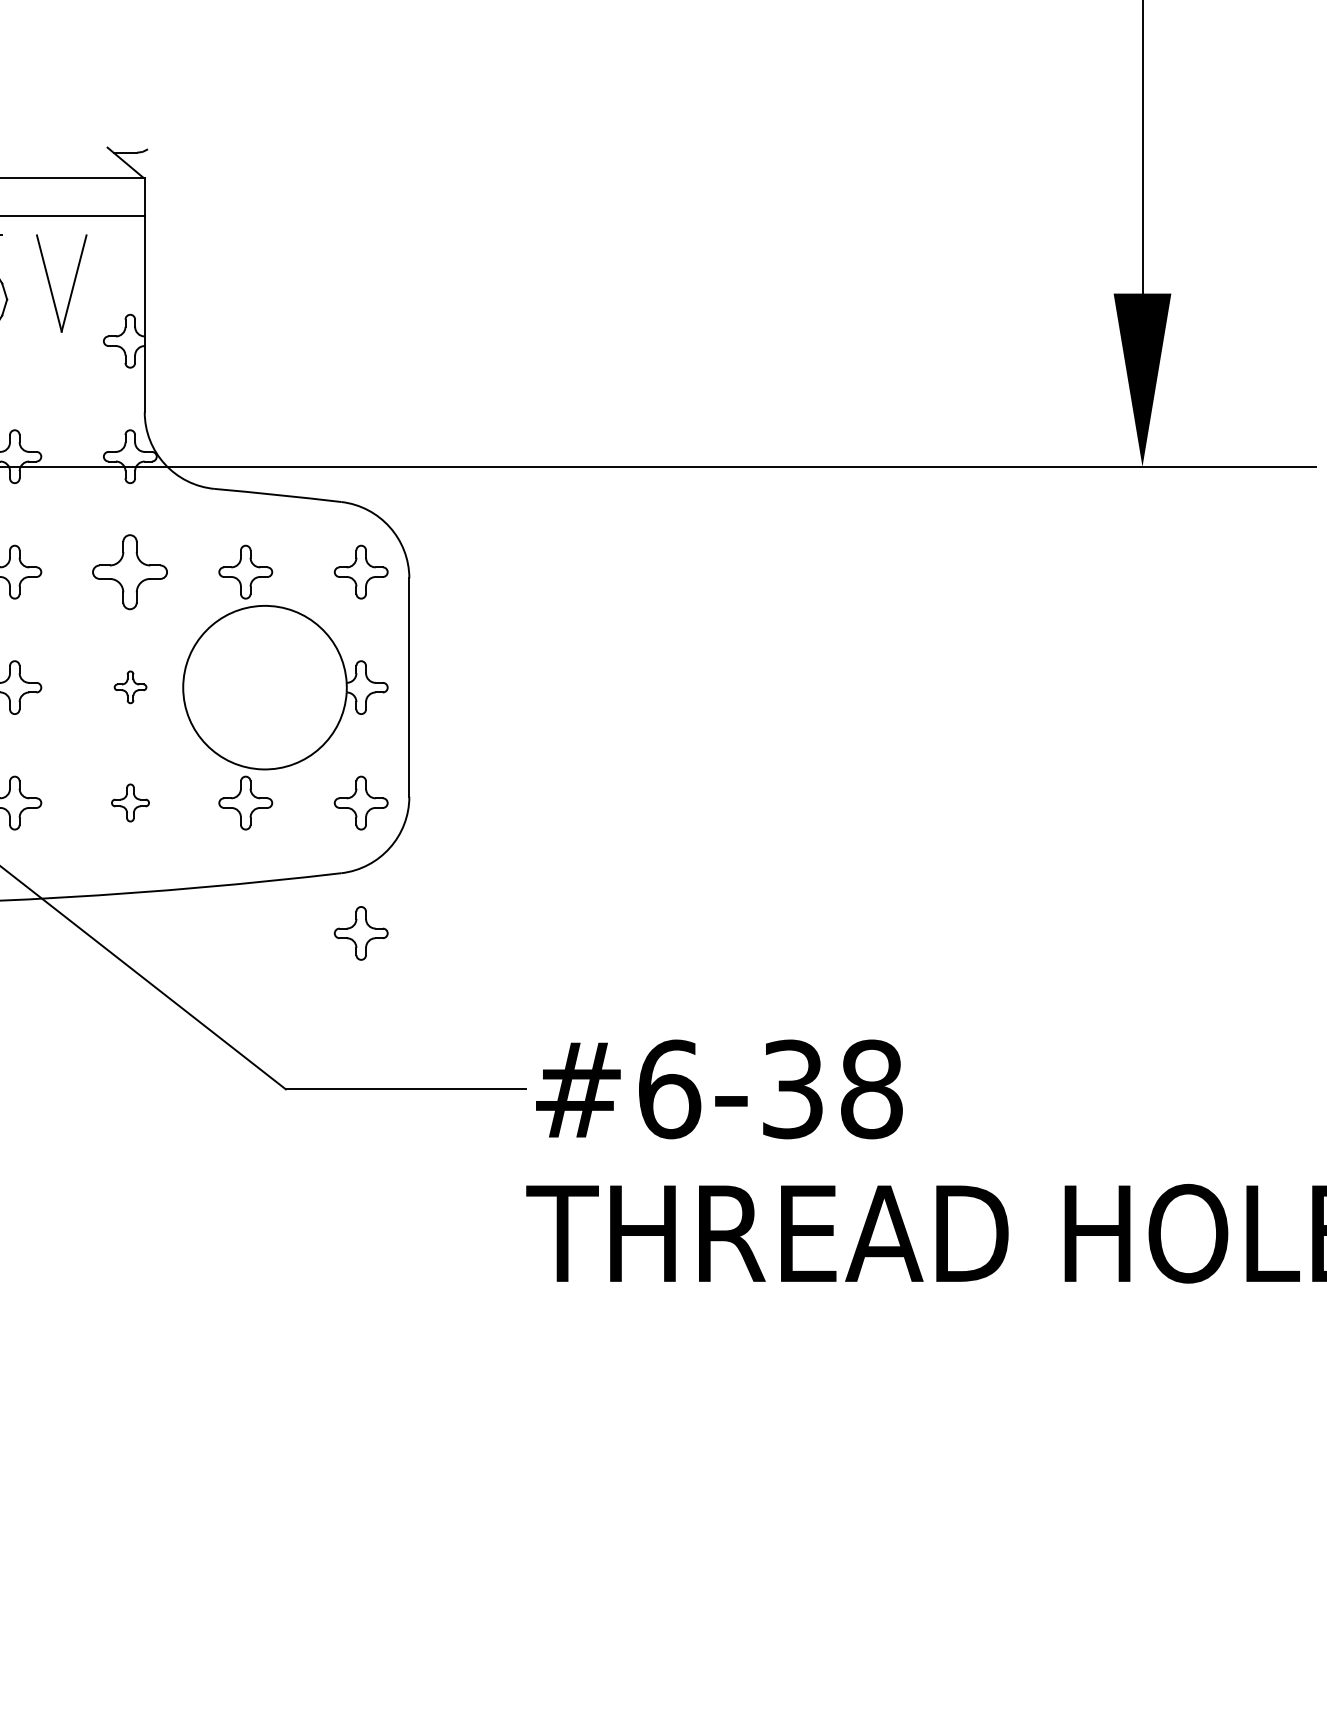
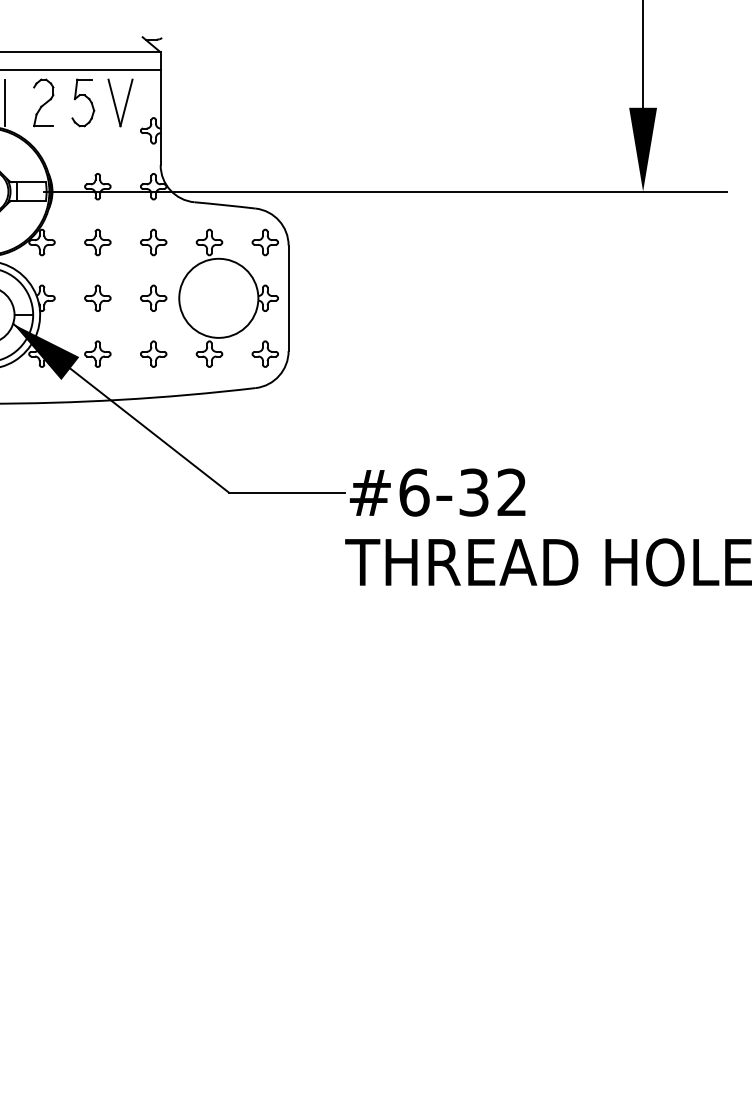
part: (129, 572) -> (153, 242), size x0.71
part: (129, 685) -> (153, 297), size x1.67
part: (129, 801) -> (153, 353), size x1.43
part: (359, 931) -> (264, 416), removed
text: (872, 1089) -> (512, 492), #6-38 -> #6-32

